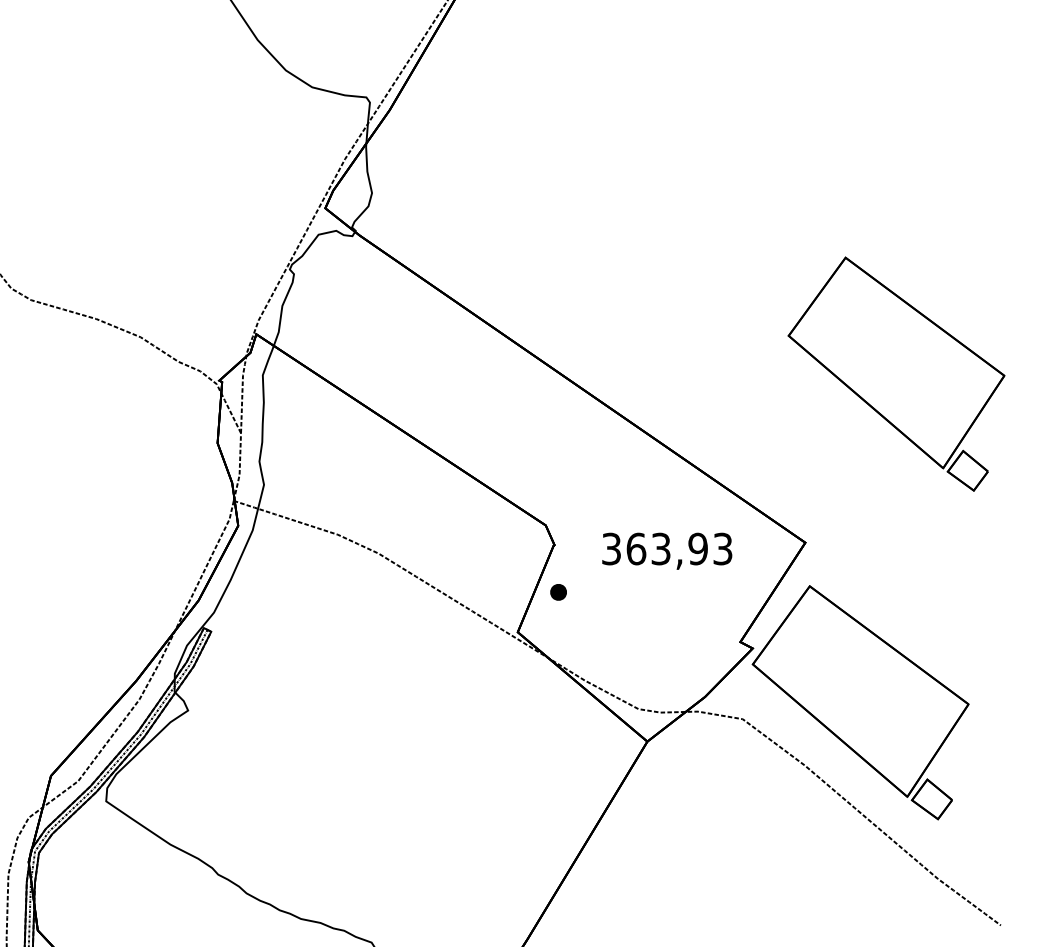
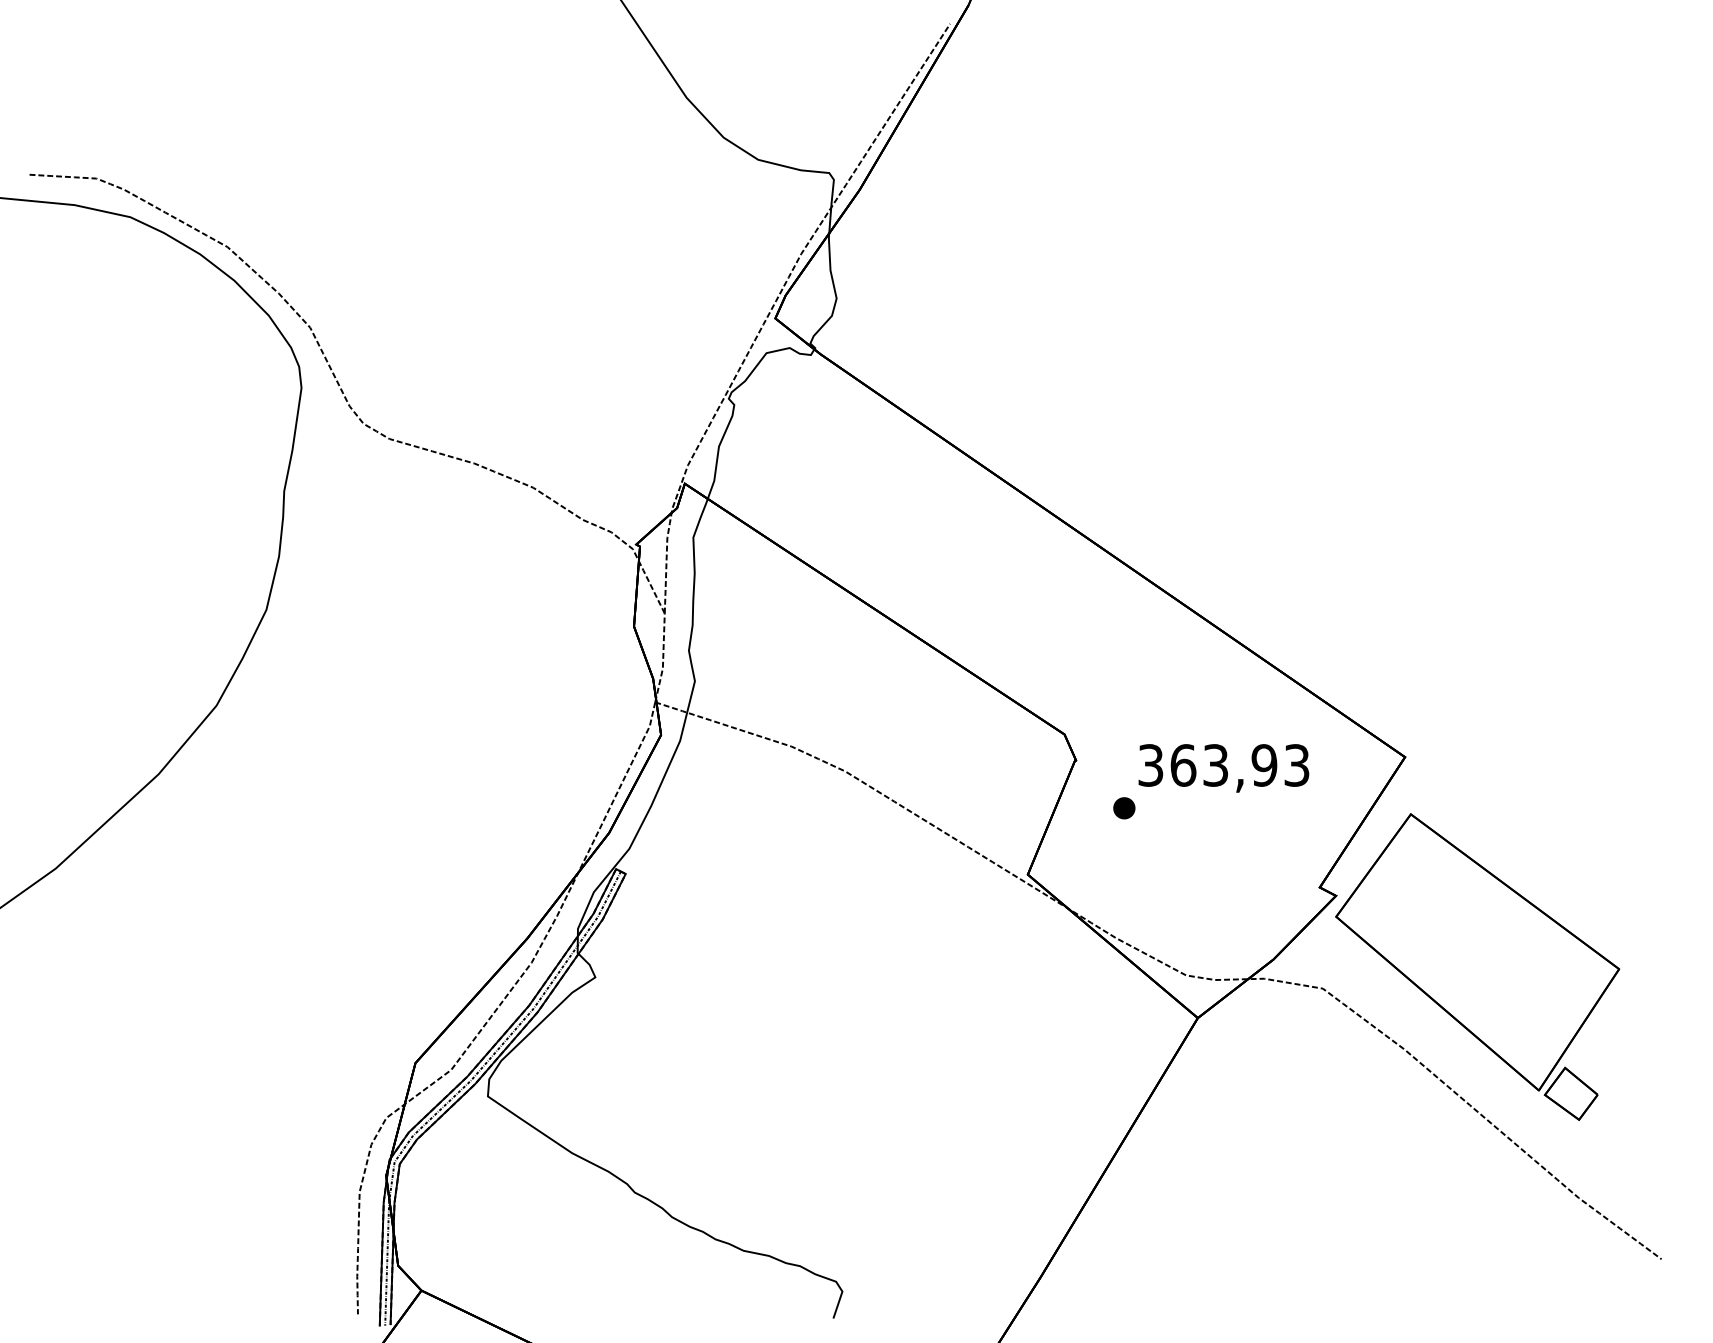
part: (896, 373) -> (1524, 535), removed
part: (558, 592) -> (1124, 808), moved

